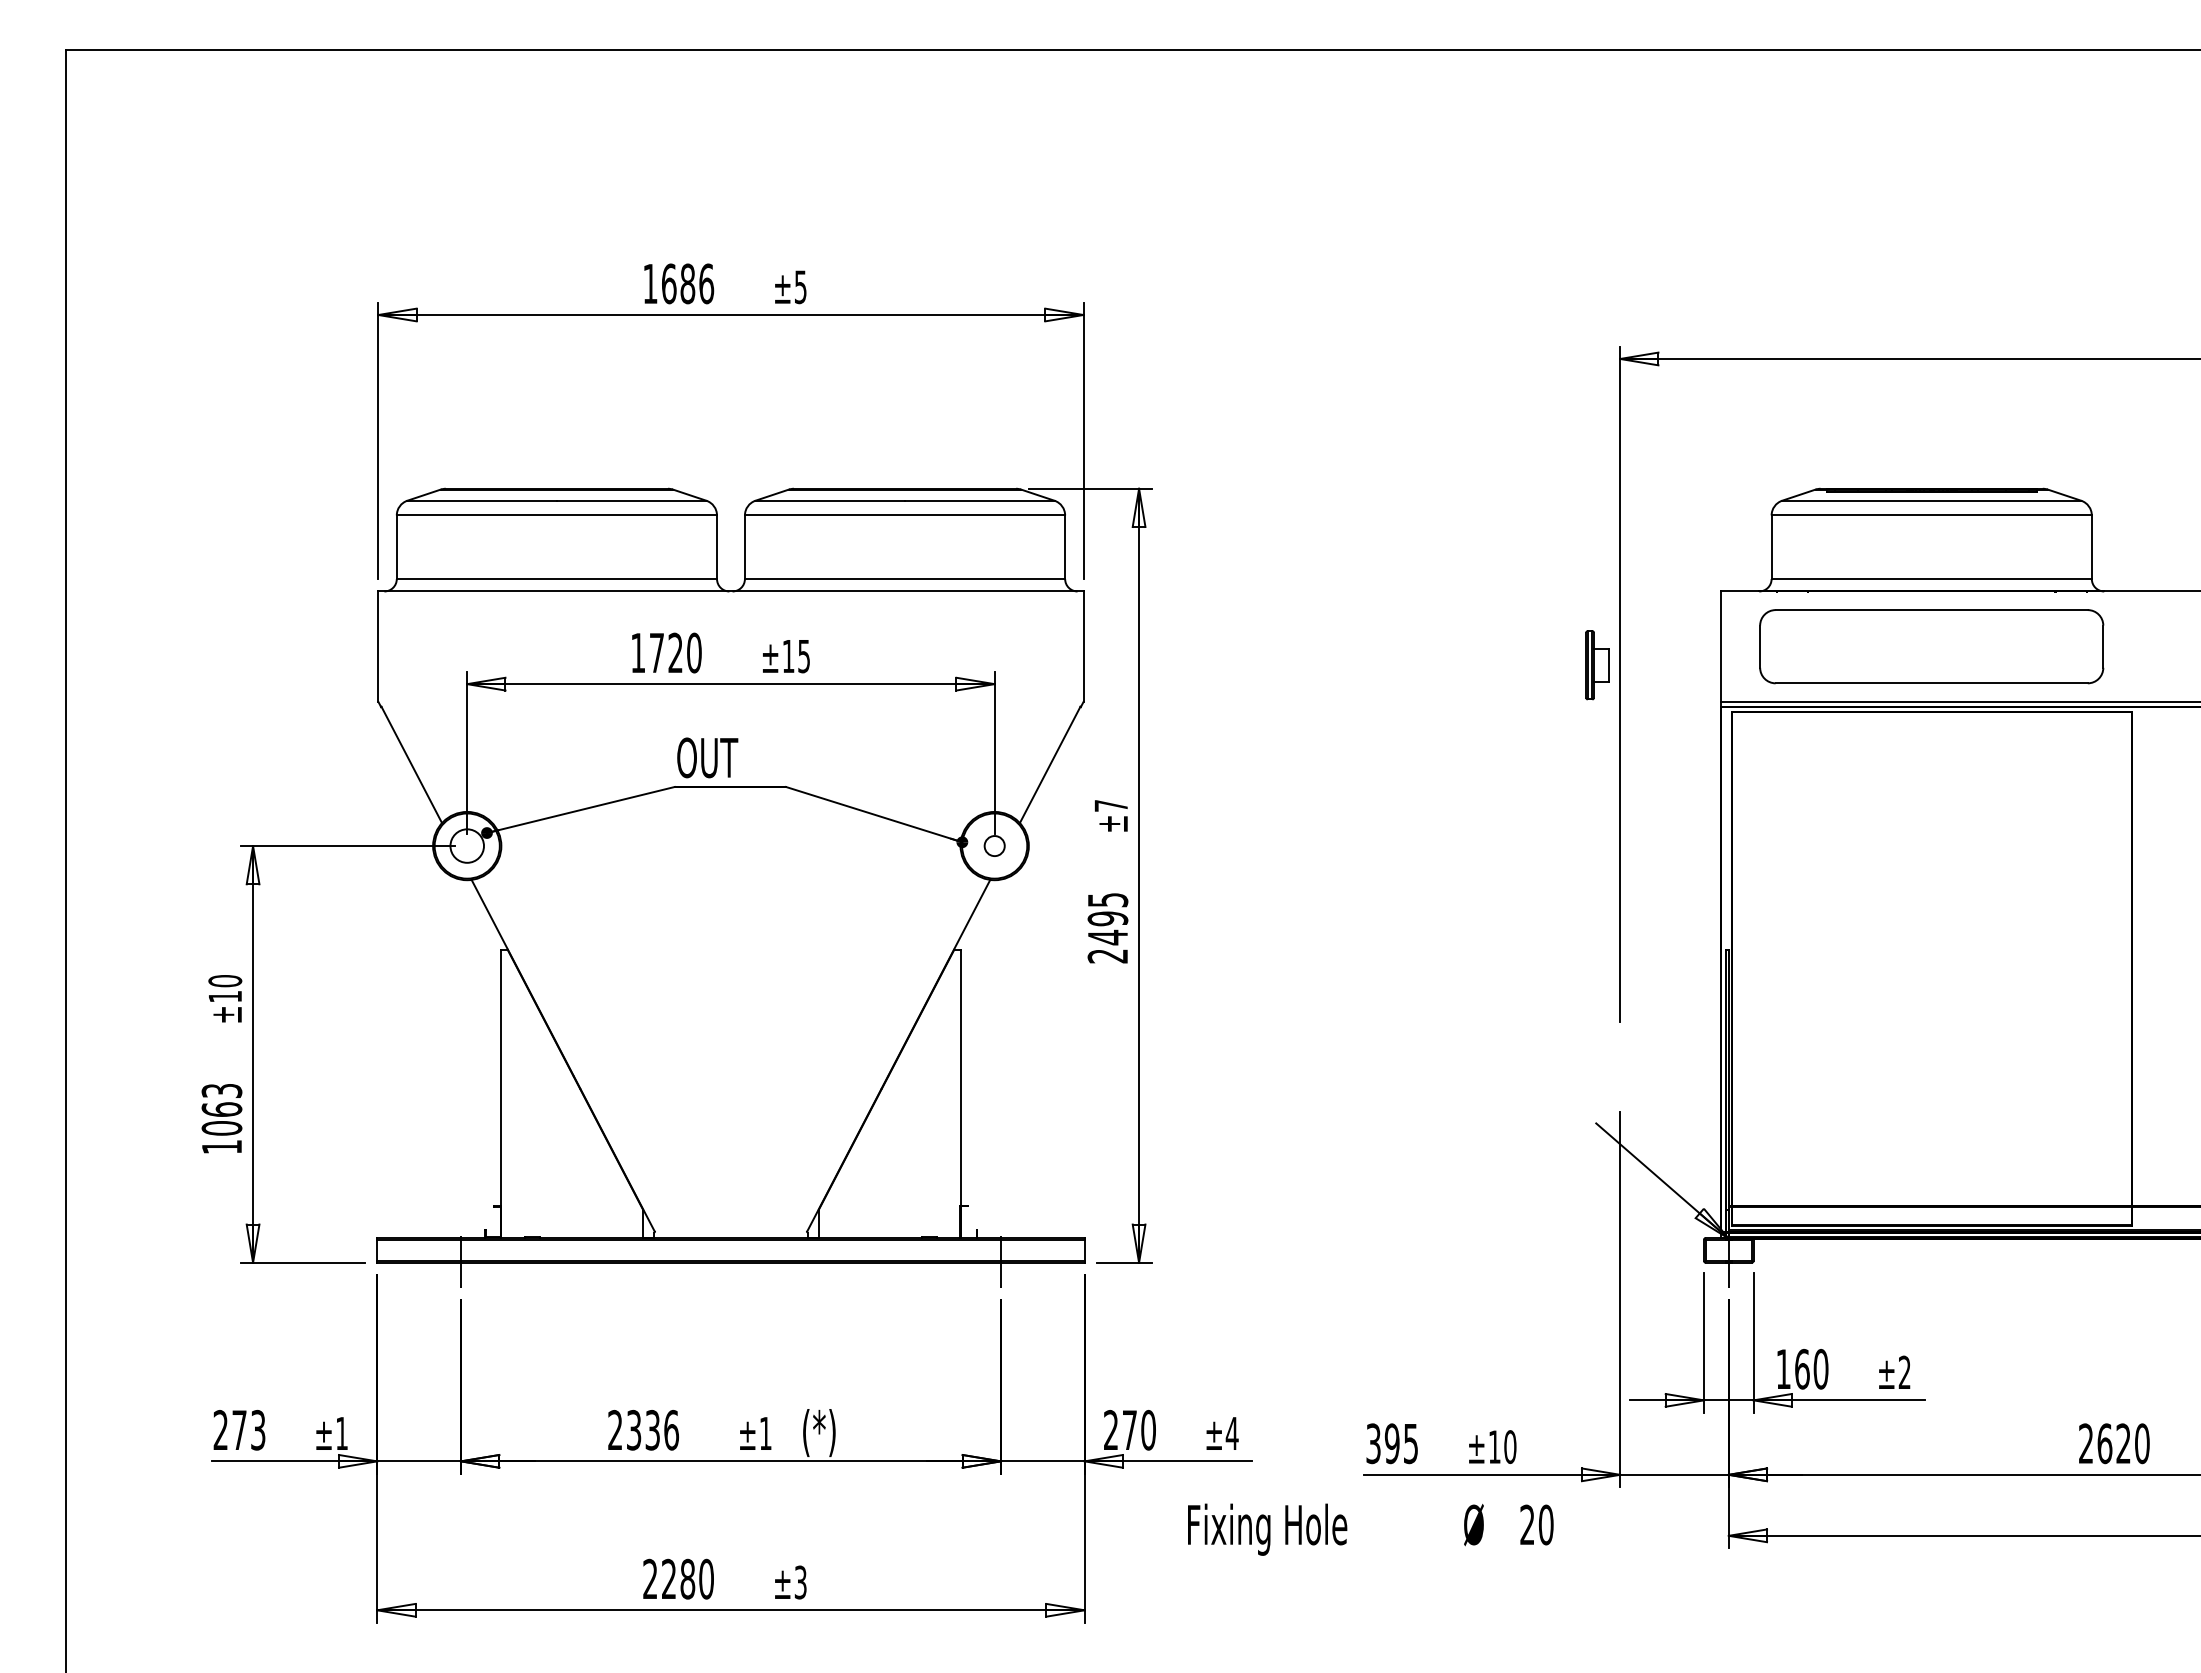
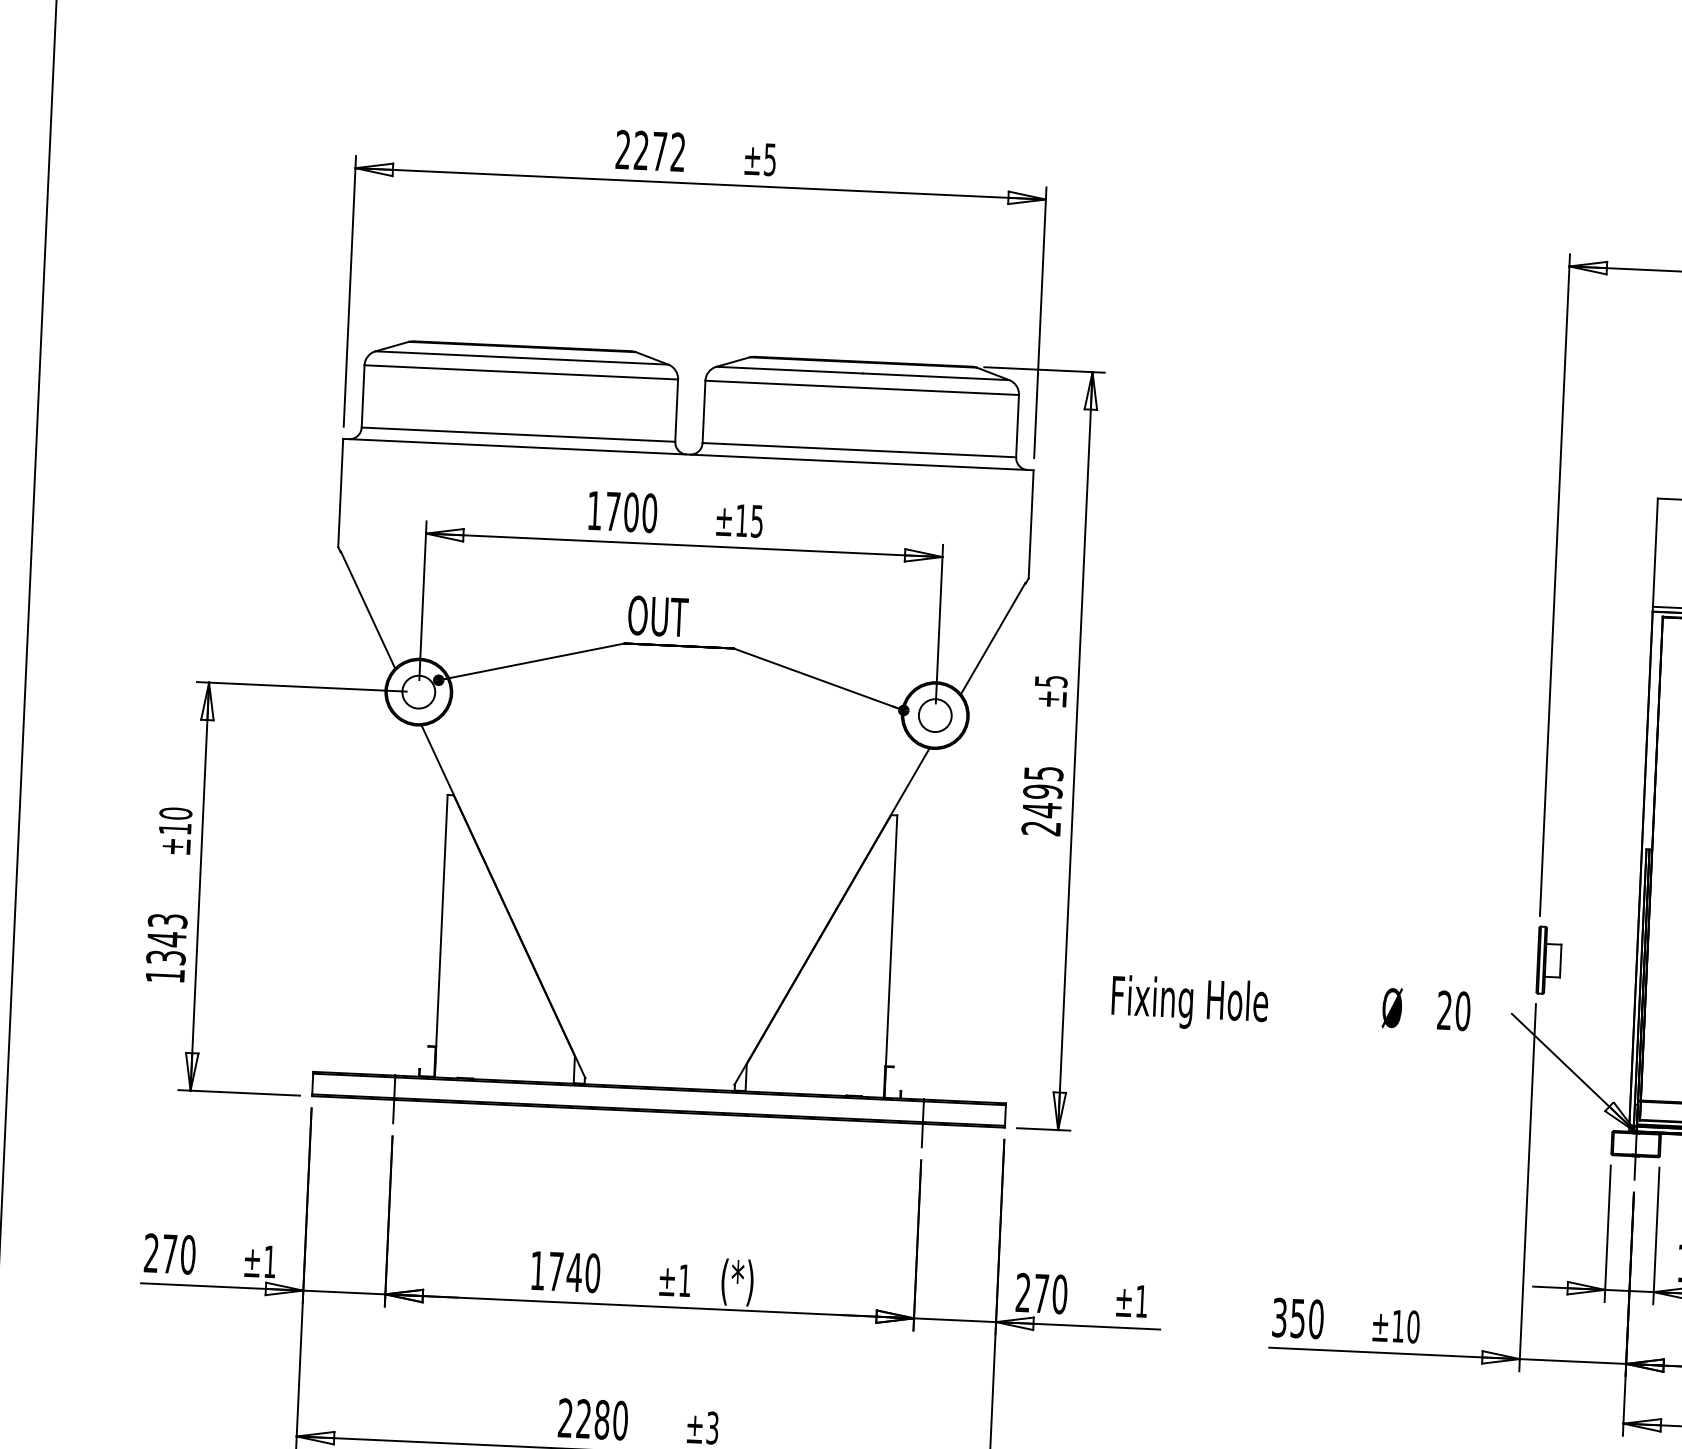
text: (678, 283) -> (650, 150), 1686 -> 2272
text: (675, 652) -> (631, 511), 1720 -> 1700
part: (1597, 665) -> (1548, 960), moved
text: (1111, 805) -> (1051, 681), ±7 -> ±5
circle: (994, 845) -> (935, 715), size x1.67
text: (221, 1118) -> (166, 947), 1063 -> 1343
text: (643, 1429) -> (565, 1271), 2336 -> 1740
text: (258, 1430) -> (188, 1255), 273 -> 270
text: (1231, 1433) -> (1141, 1301), ±4 -> ±1
text: (1401, 1443) -> (1307, 1318), 395 -> 350
text: (1370, 1529) -> (1290, 1007), moved

